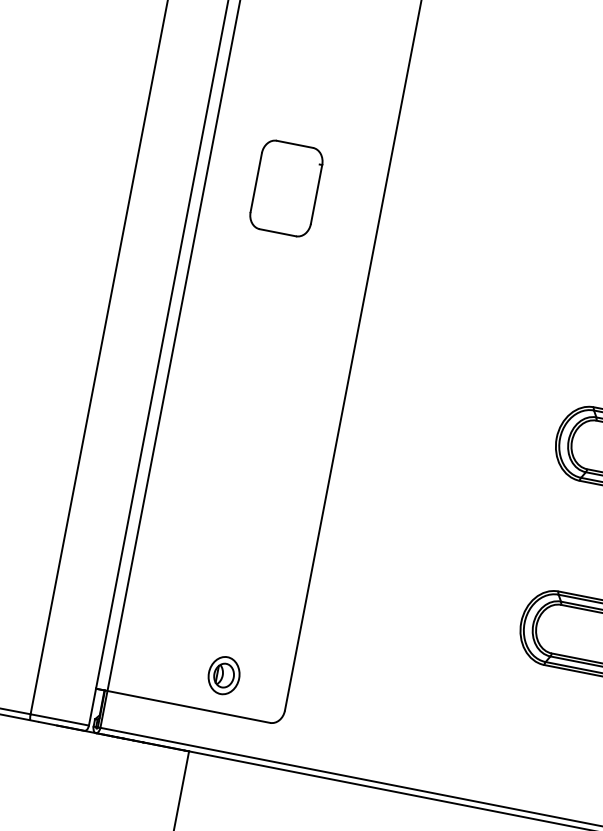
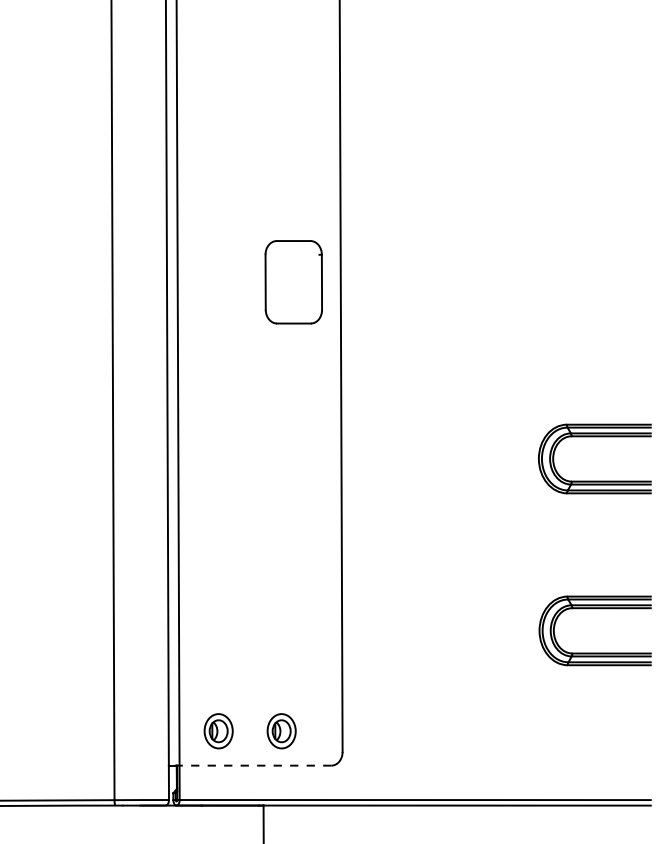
part: (286, 188) -> (293, 282), moved
part: (156, 662) -> (218, 731), added
line: (182, 705) -> (249, 765), solid -> dashed

